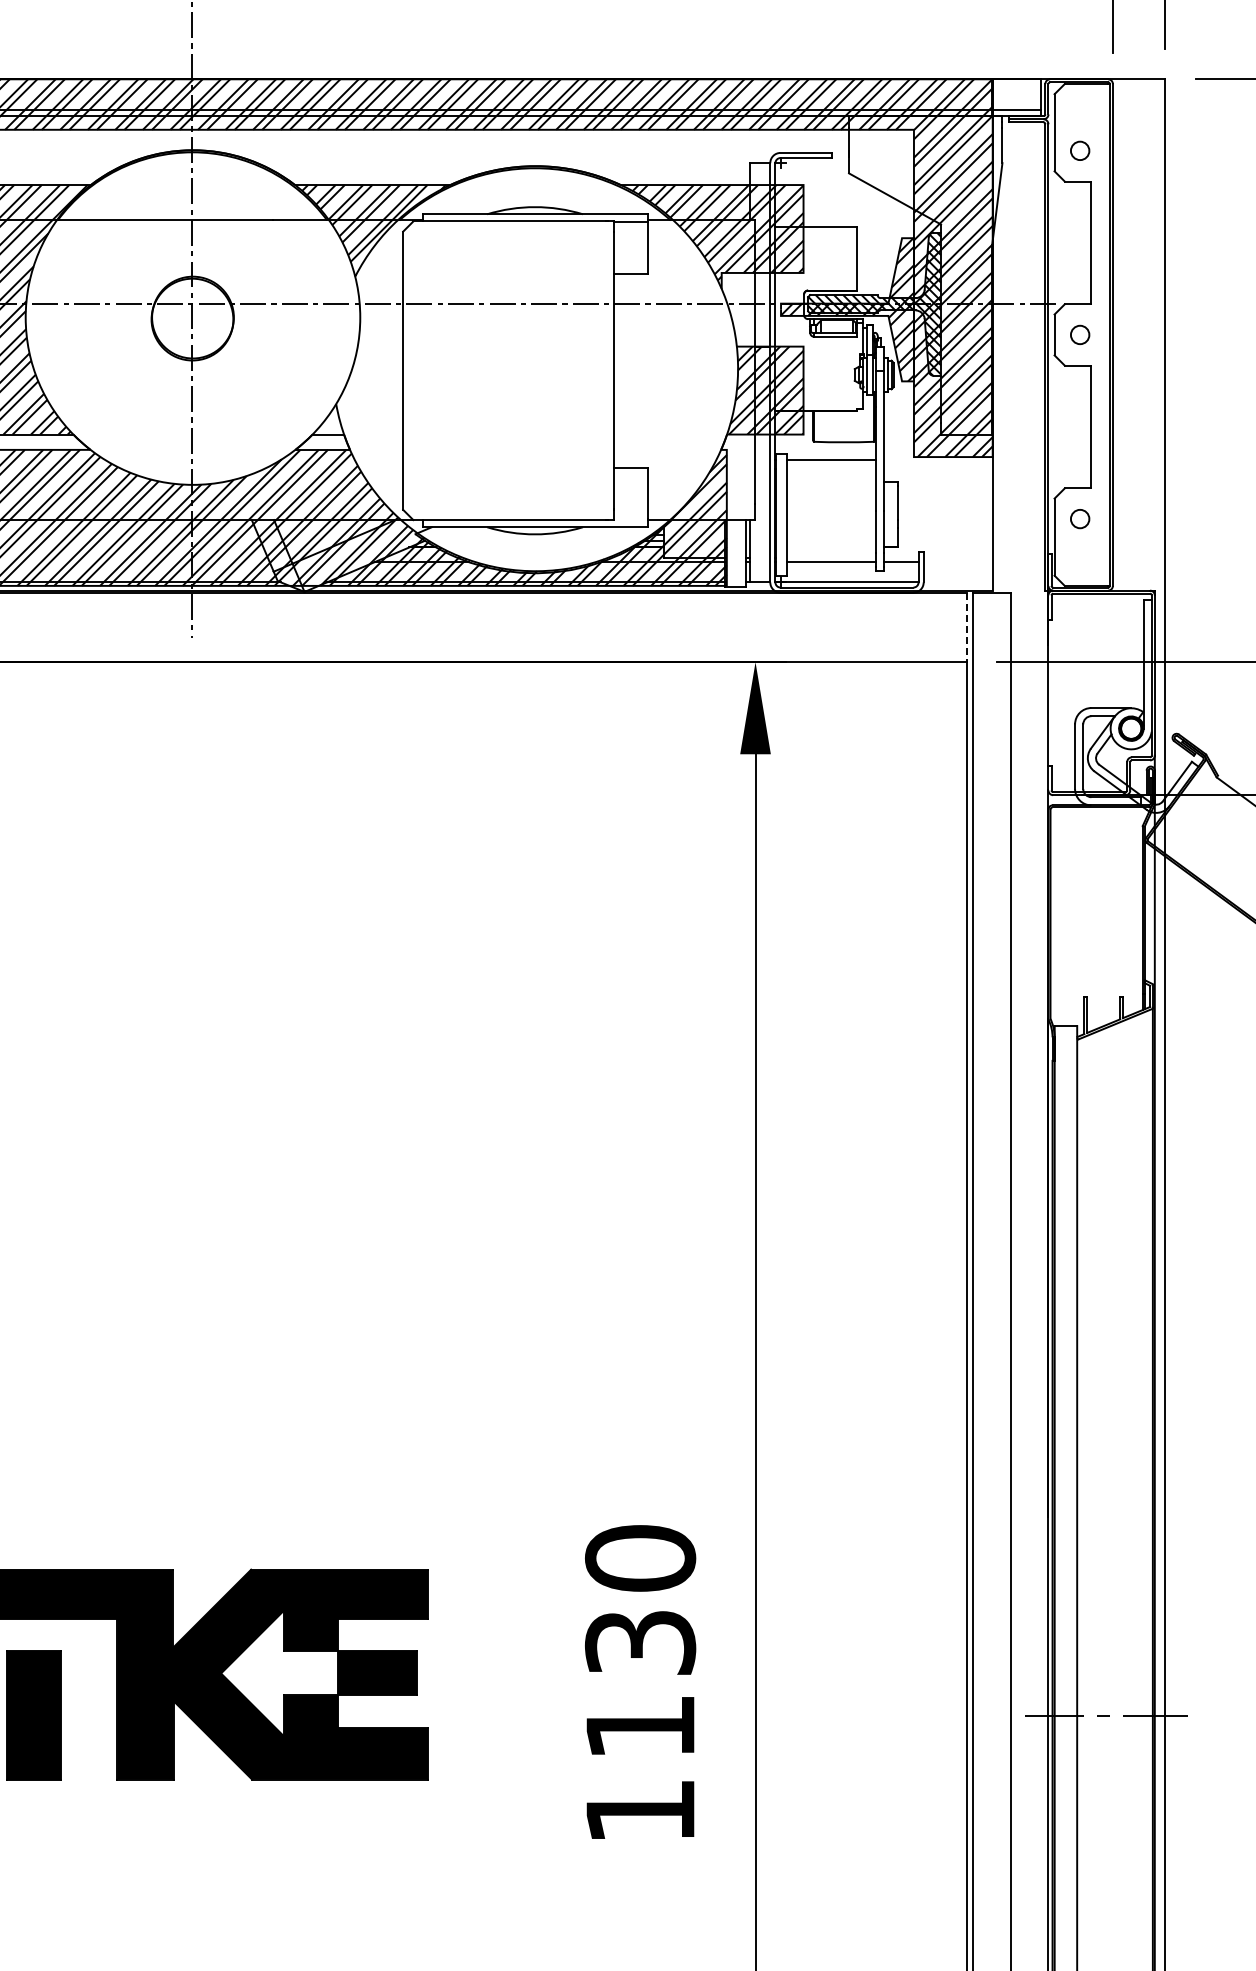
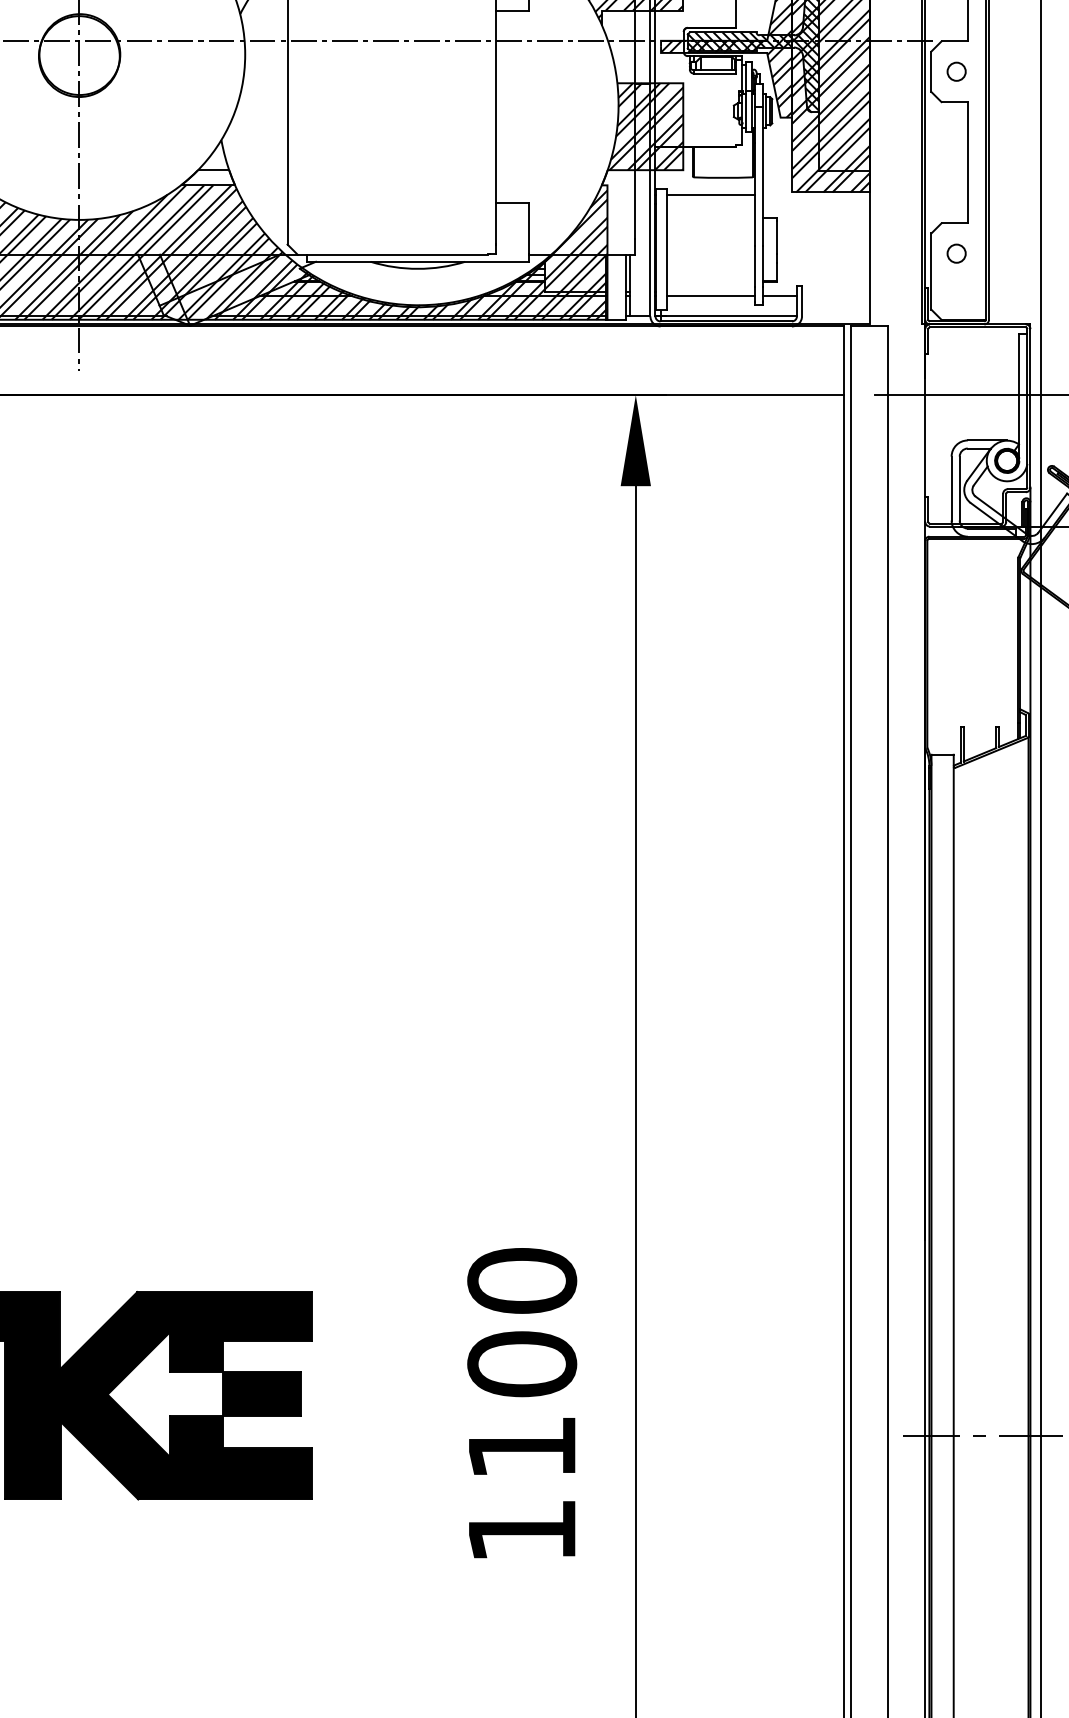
line: (966, 627) -> (844, 360), dashed -> solid
text: (640, 1642) -> (522, 1364), 1130 -> 1100

